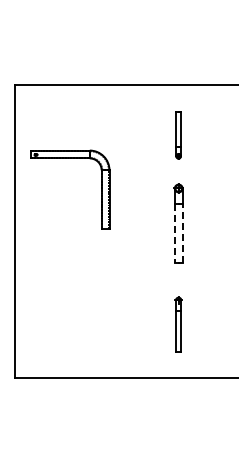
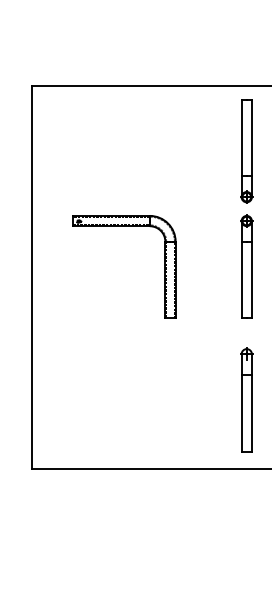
part: (178, 135) -> (246, 151), size x1.67
part: (70, 158) -> (124, 226), moved
line: (182, 233) -> (251, 280), dashed -> solid
line: (174, 234) -> (241, 281), dashed -> solid
part: (178, 324) -> (246, 399), size x1.43

